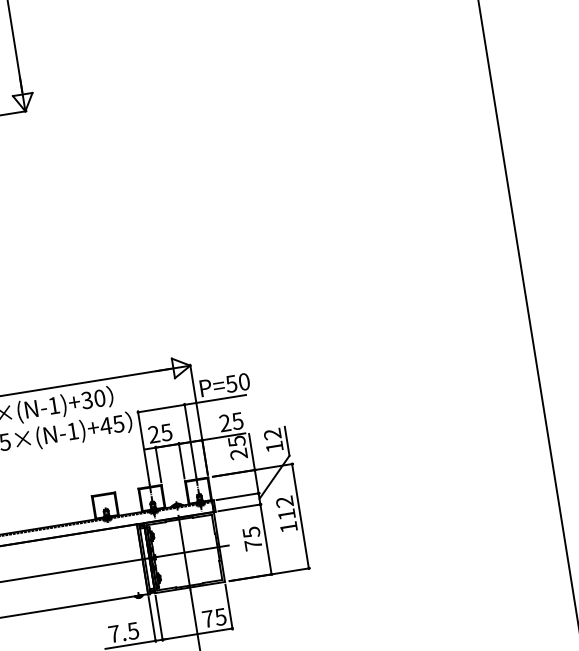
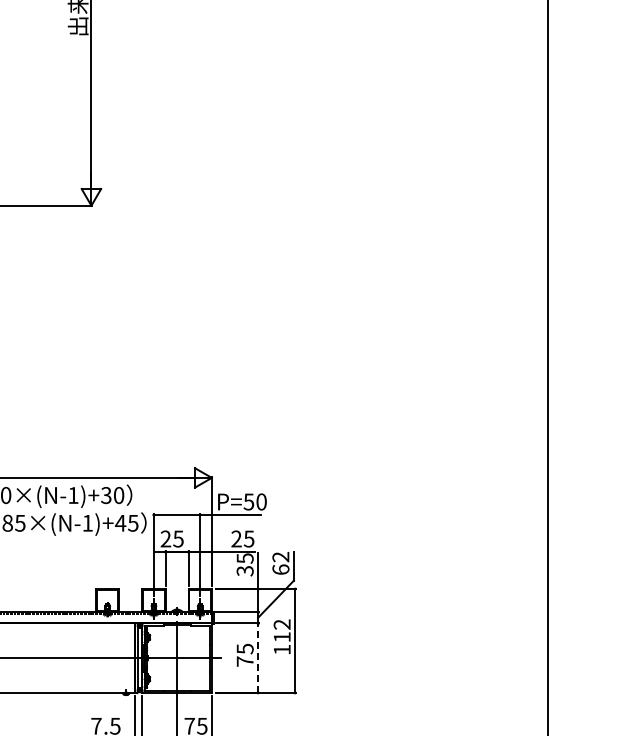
text: (274, 446) -> (280, 569), 12 -> 62
text: (239, 454) -> (245, 571), 25 -> 35
line: (266, 539) -> (258, 658), solid -> dashed

